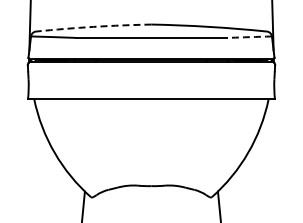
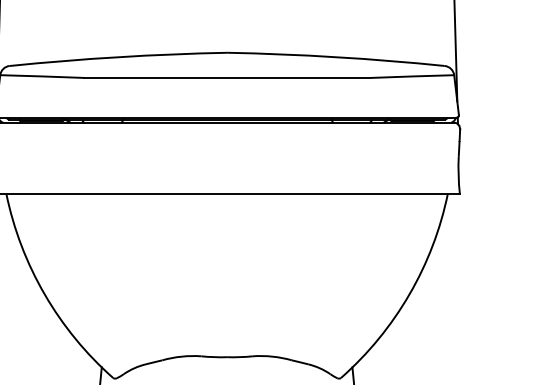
arc: (93, 26) -> (117, 56), dashed -> solid
arc: (249, 37) -> (411, 77), dashed -> solid

